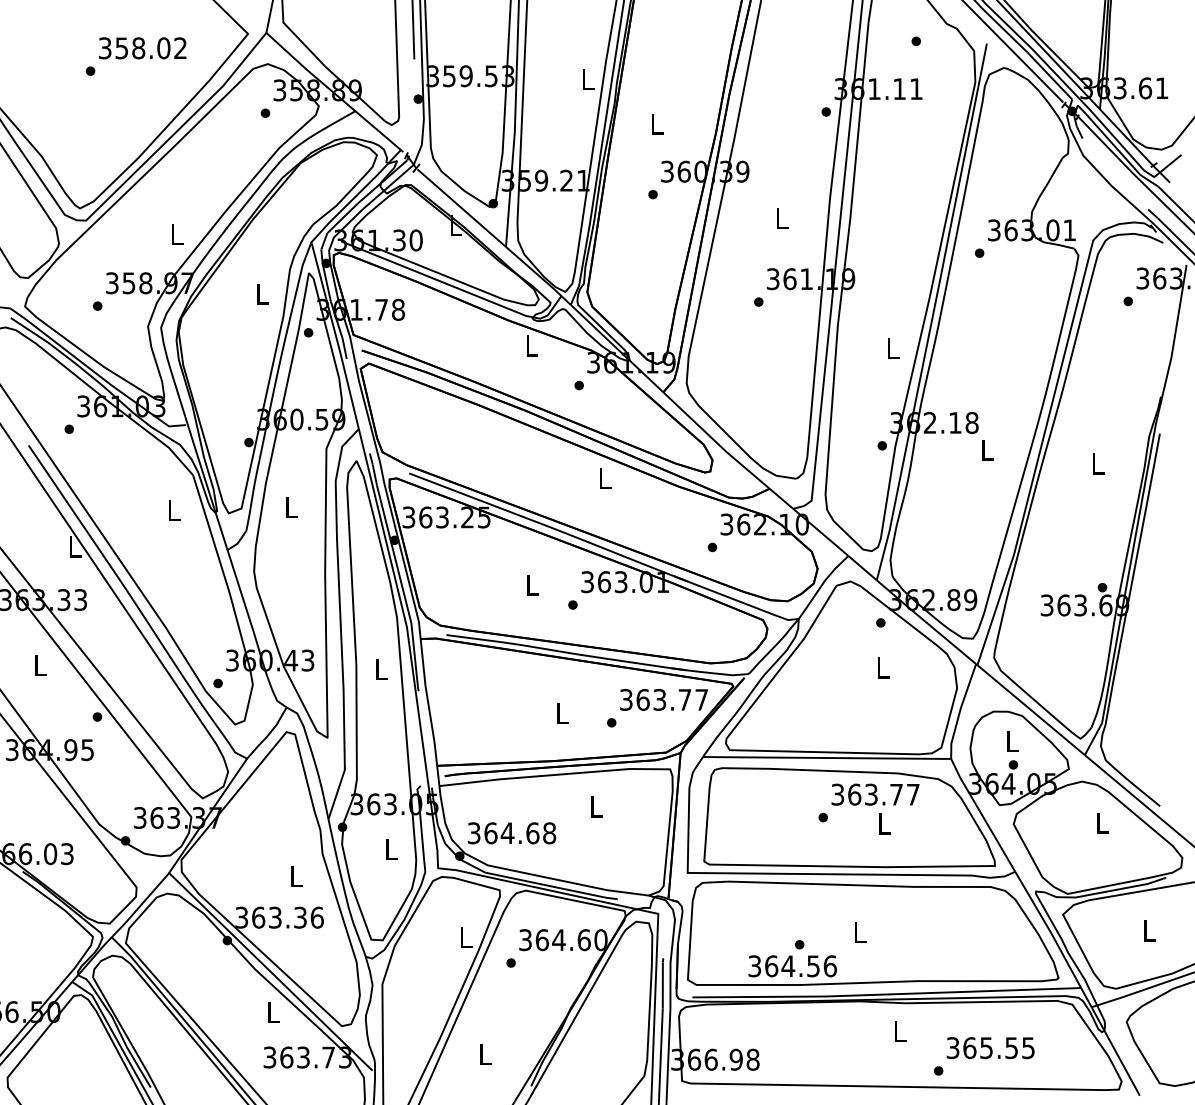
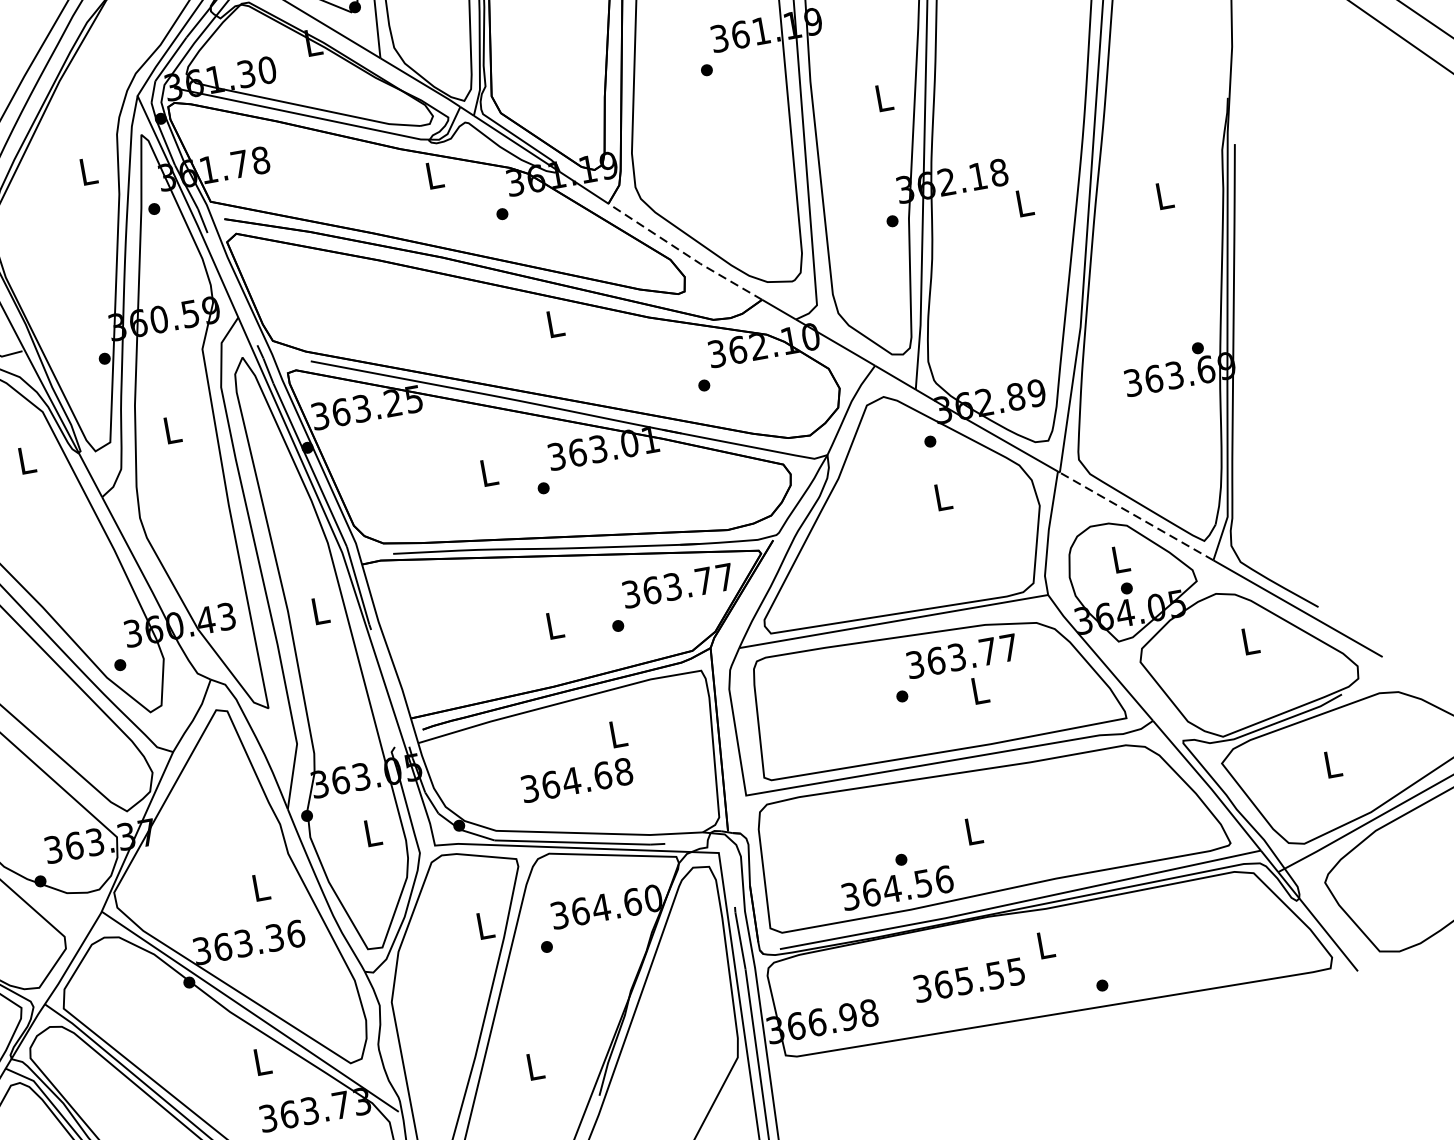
line: (715, 441) -> (684, 253), solid -> dashed
line: (1030, 709) -> (1135, 515), solid -> dashed
text: (511, 833) -> (576, 780), moved
text: (990, 1048) -> (969, 980), moved

